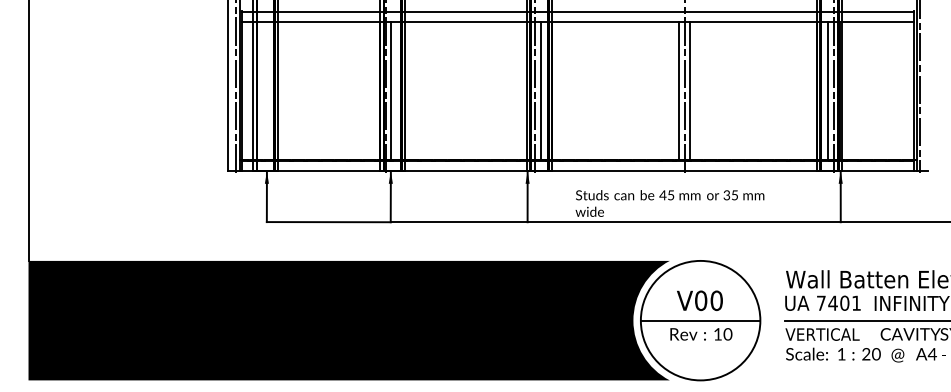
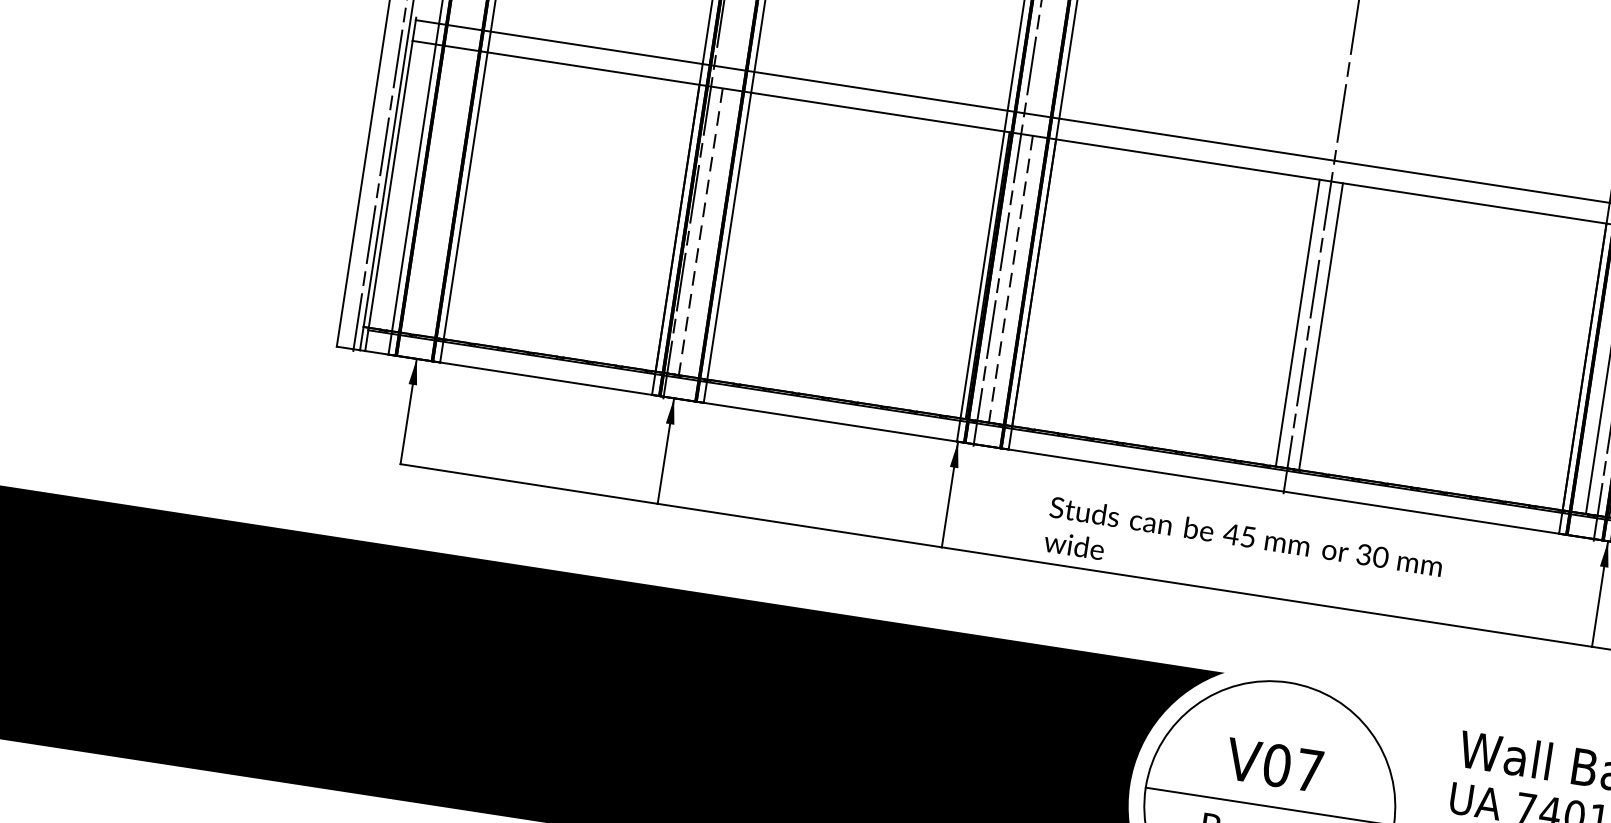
line: (391, 91) -> (700, 232), solid -> dashed
line: (540, 91) -> (1010, 279), solid -> dashed
text: (734, 195) -> (1379, 557), 35 -> 30
text: (716, 300) -> (1309, 769), V00 -> V07

